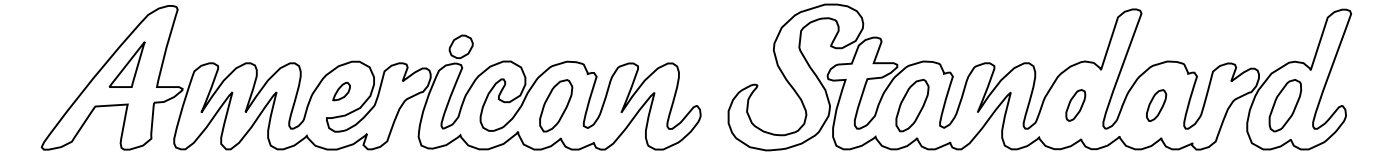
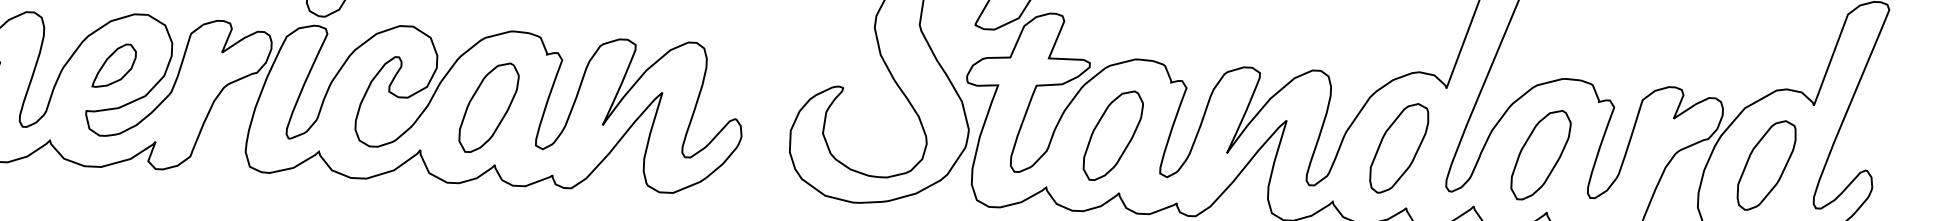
part: (341, 91) -> (114, 65), size x1.43
part: (1075, 105) -> (1399, 148), size x1.67
part: (1156, 105) -> (1540, 155), size x1.67

